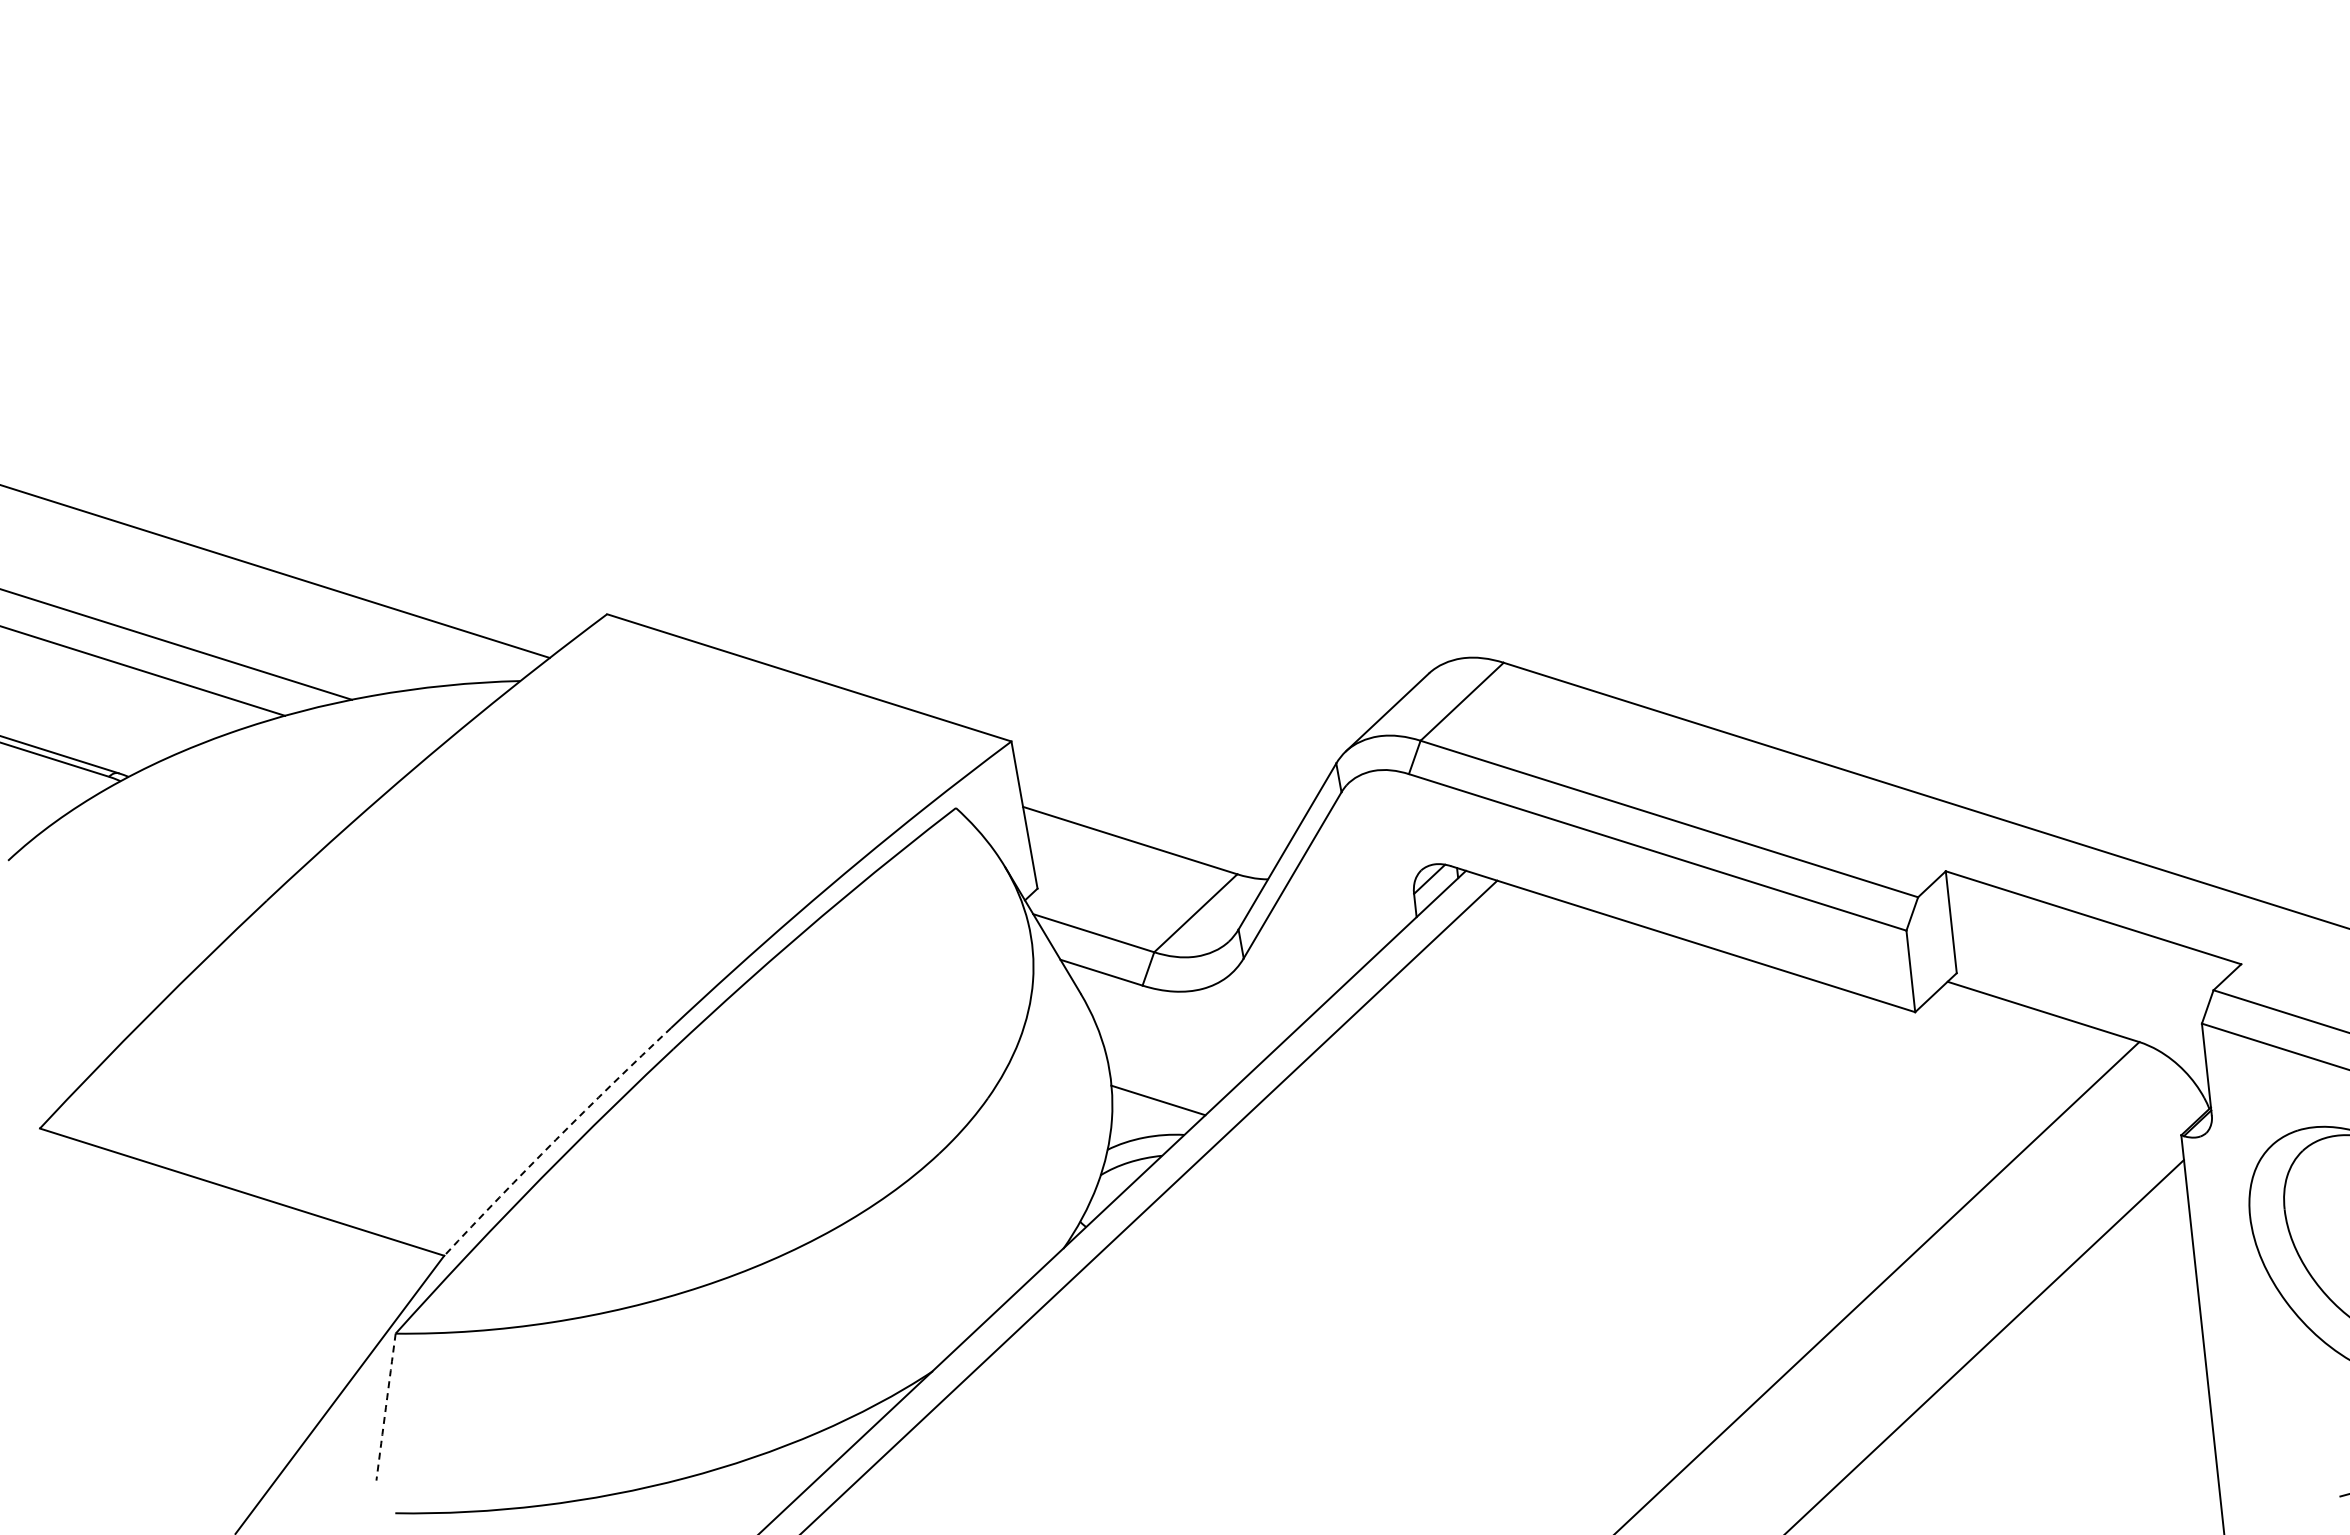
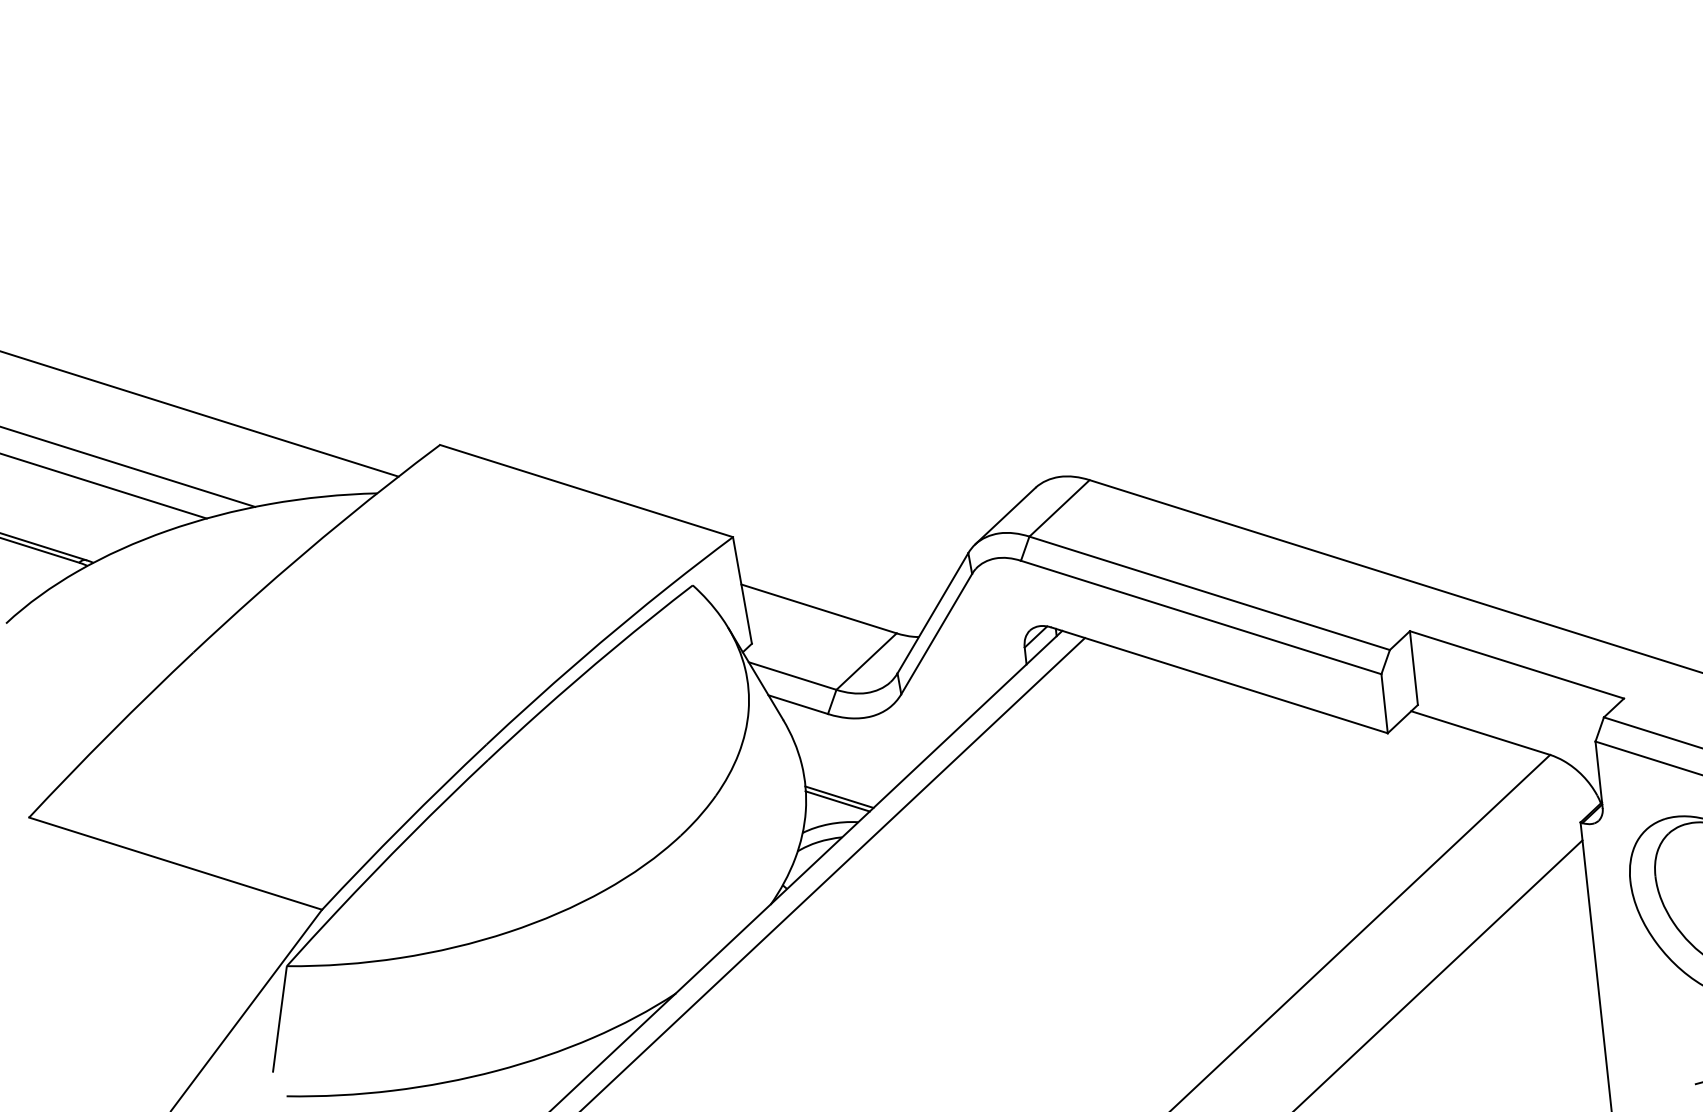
line: (1155, 1106) -> (837, 801), added
arc: (555, 1139) -> (402, 825), dashed -> solid
arc: (385, 1407) -> (279, 1019), dashed -> solid

